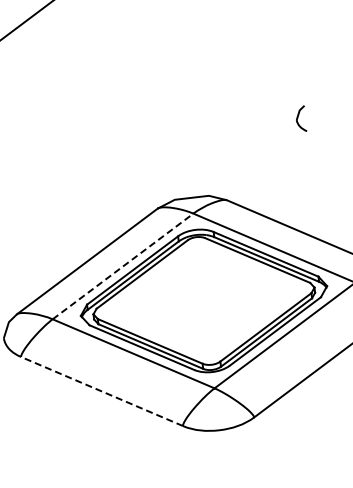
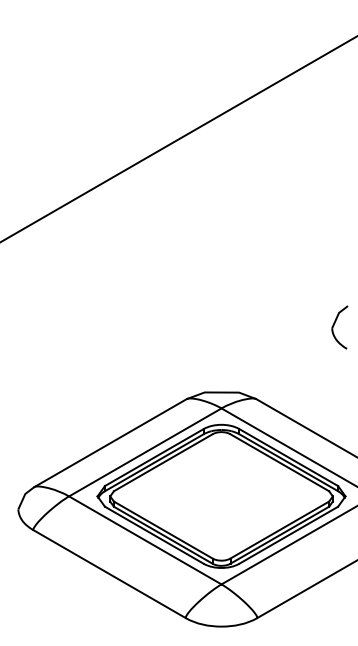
part: (300, 119) -> (339, 327), size x1.67
line: (123, 266) -> (145, 452), dashed -> solid
line: (102, 391) -> (109, 574), dashed -> solid

